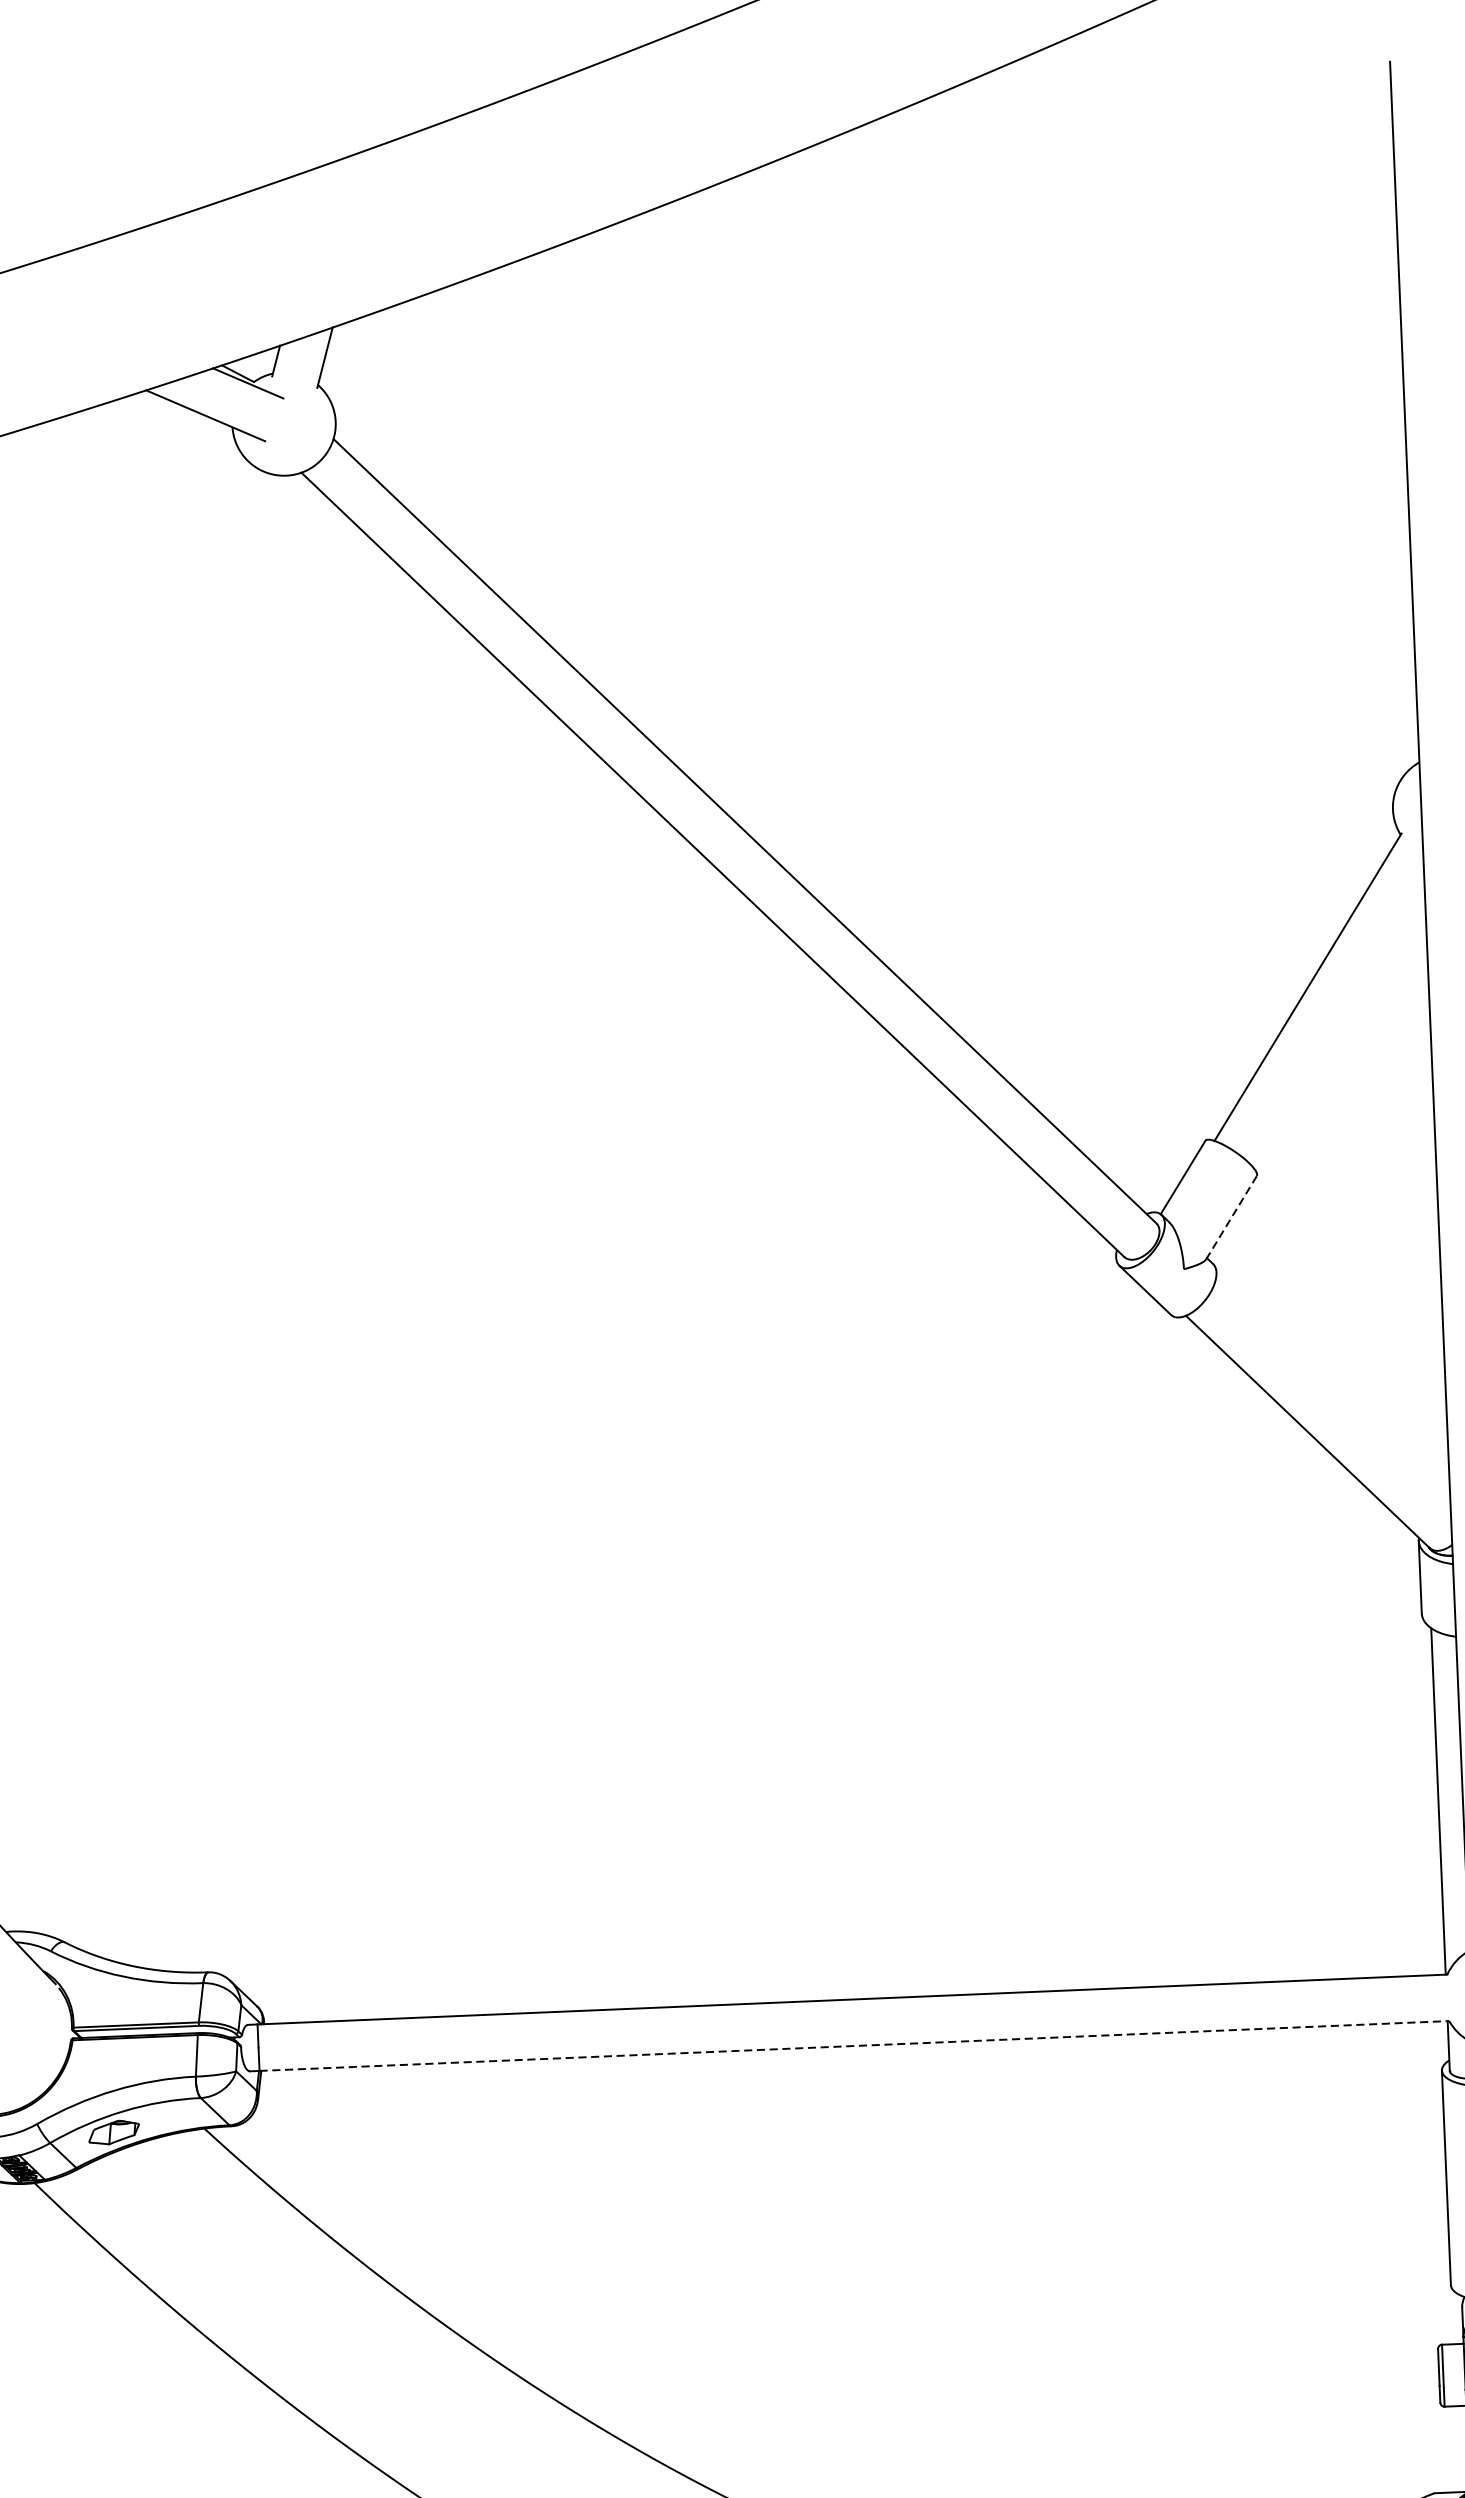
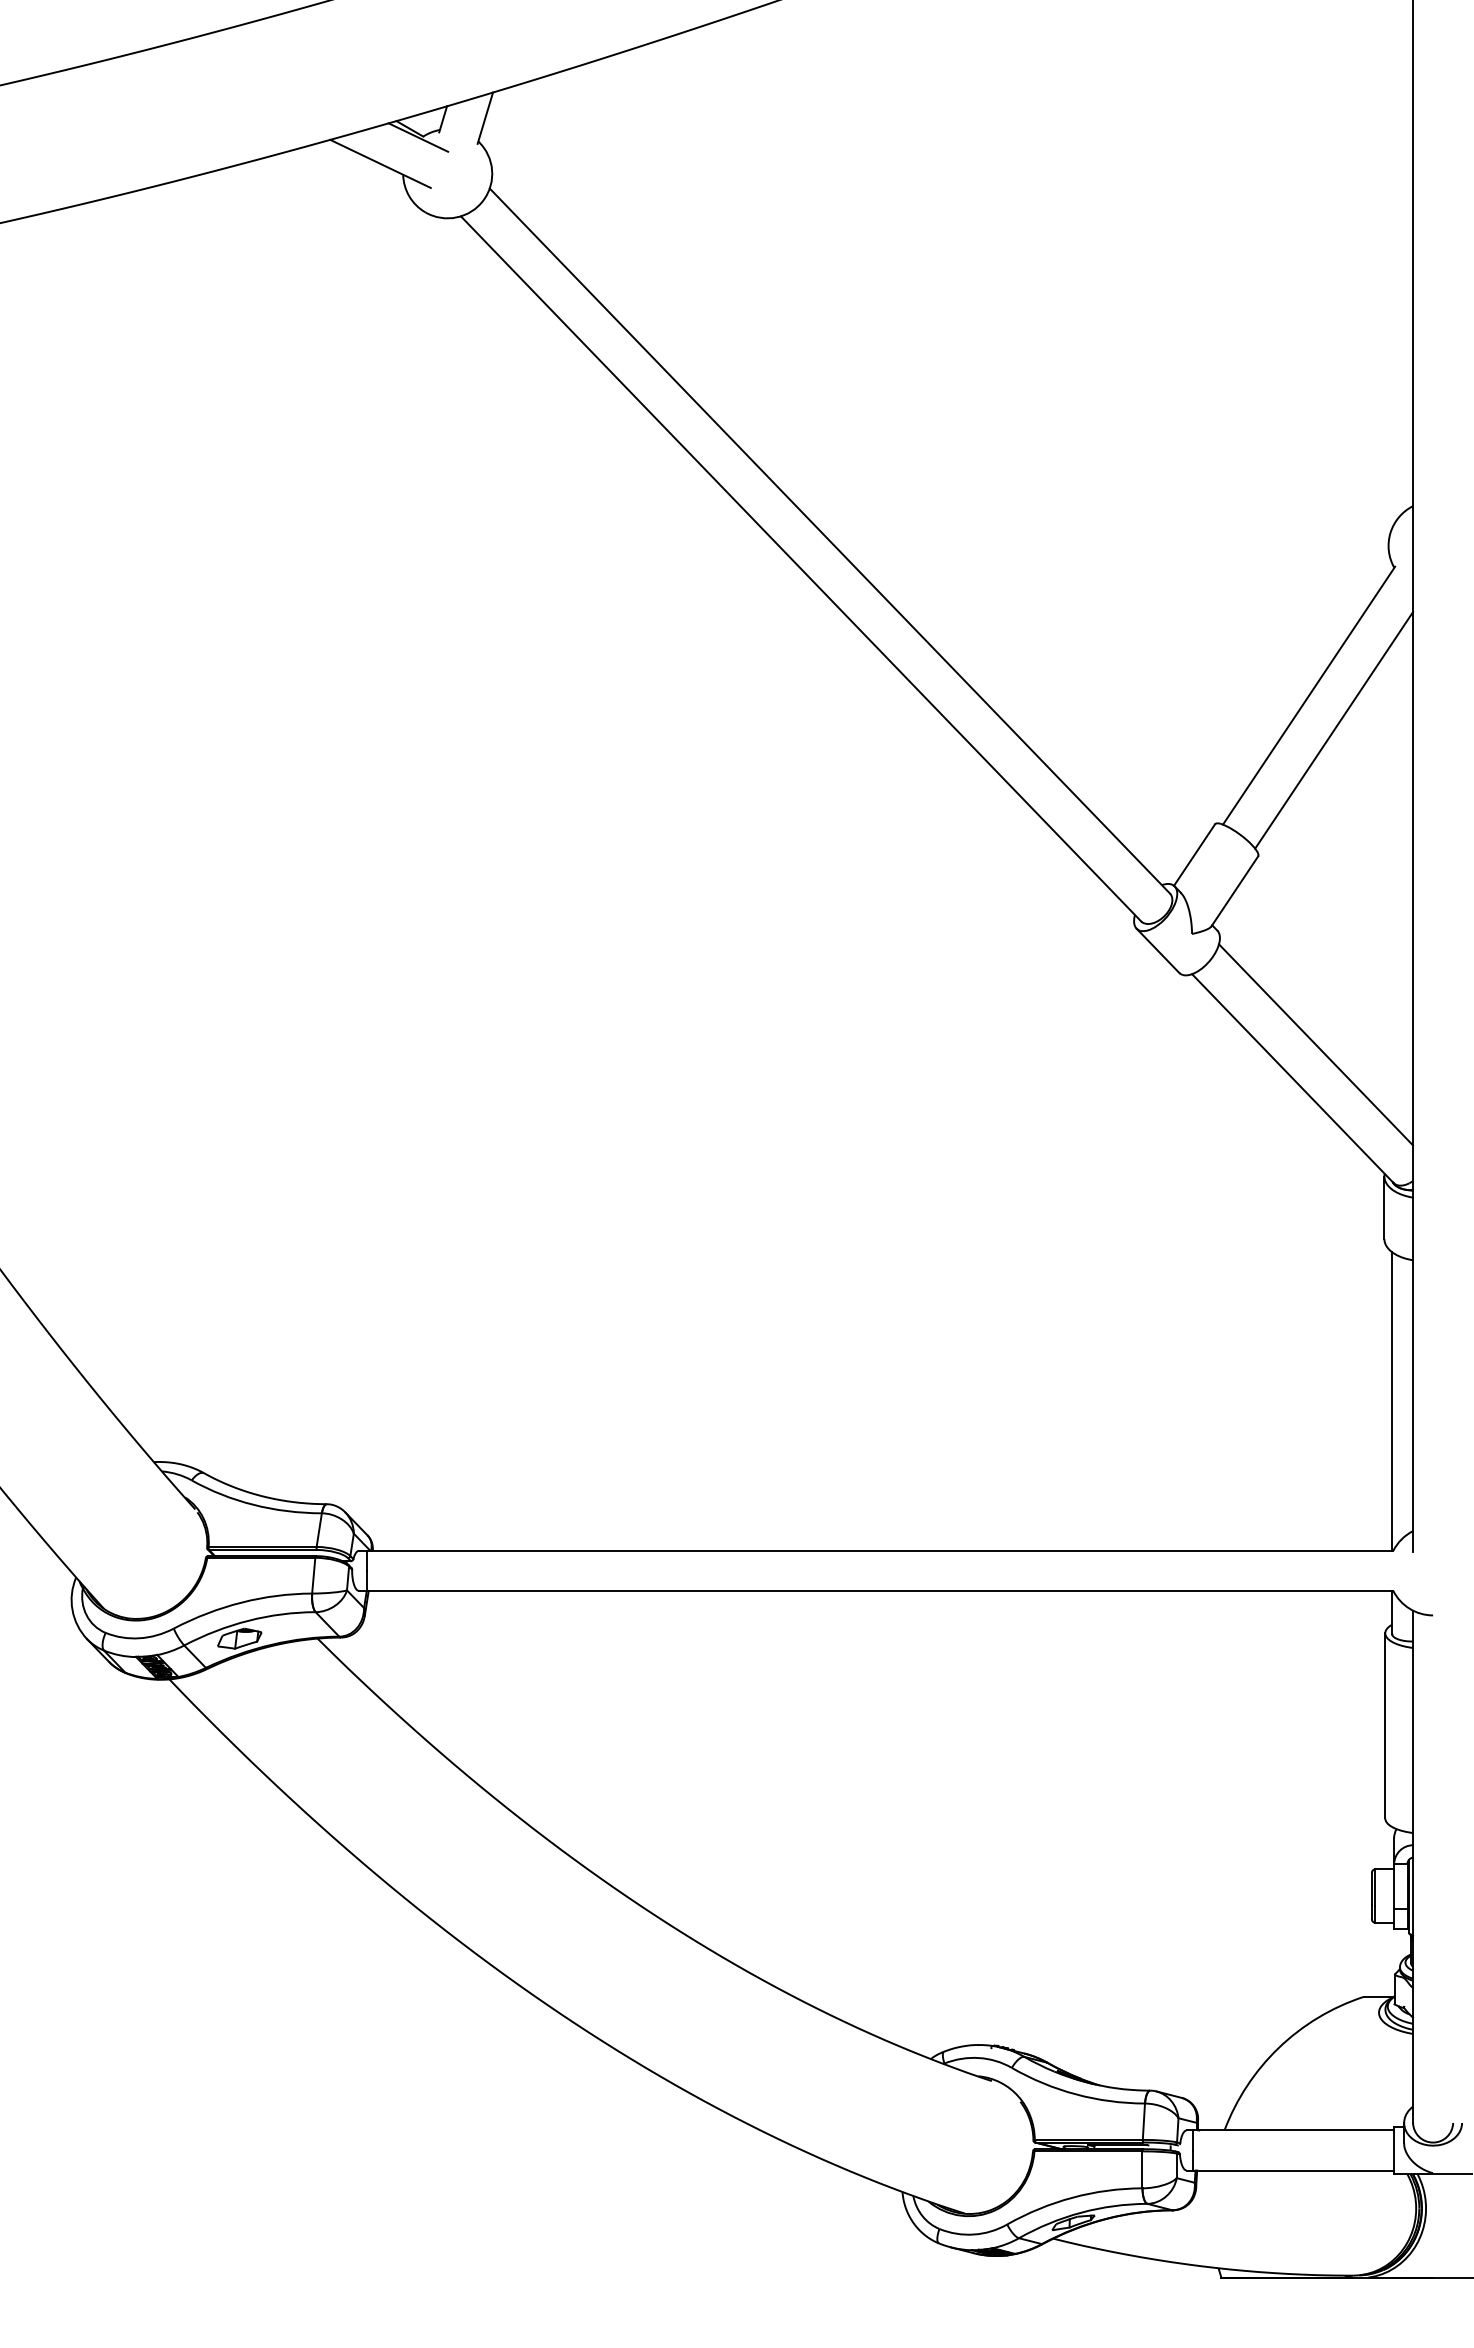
line: (1339, 1026) -> (1334, 730), added
line: (1232, 1217) -> (1235, 891), dashed -> solid
line: (1333, 1391) -> (1316, 1044), added
line: (854, 2045) -> (880, 1590), dashed -> solid

